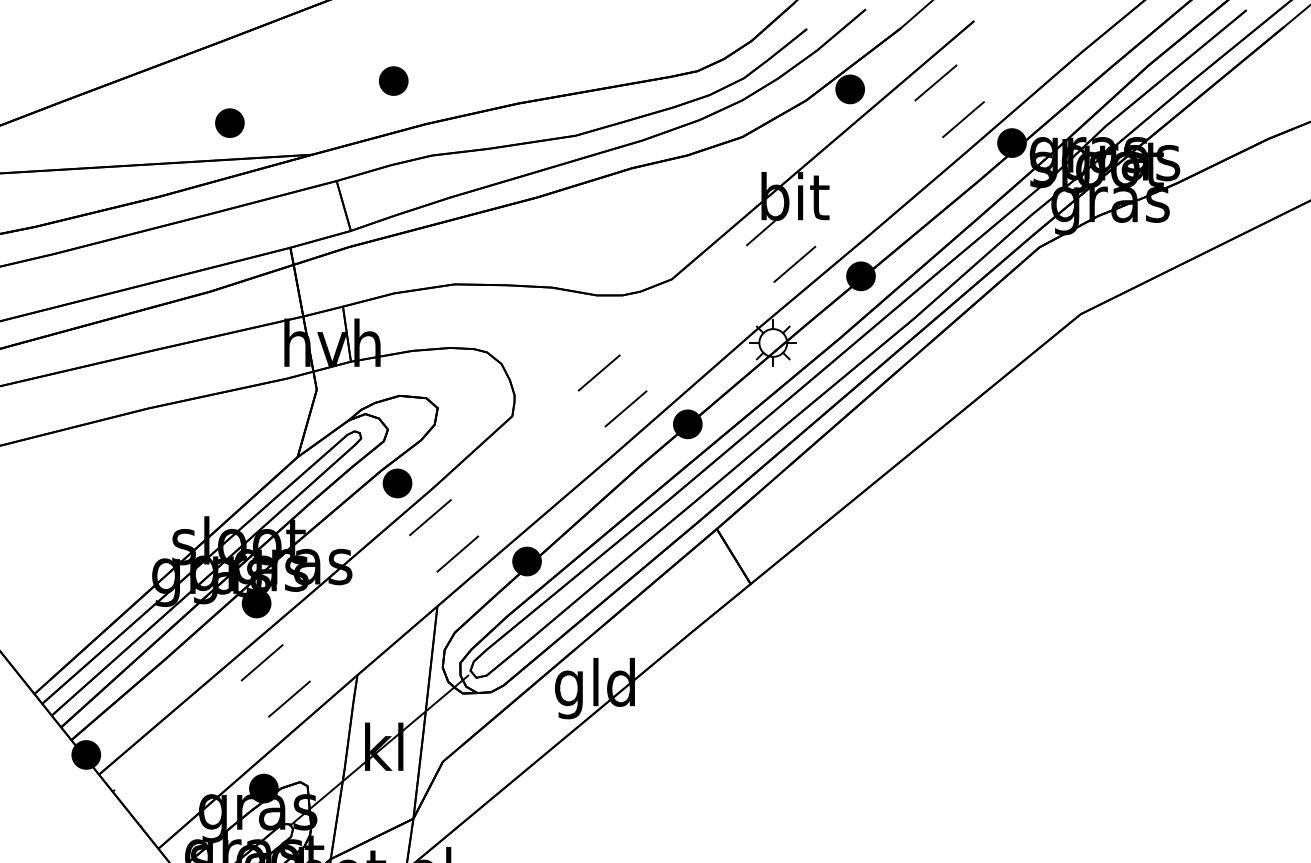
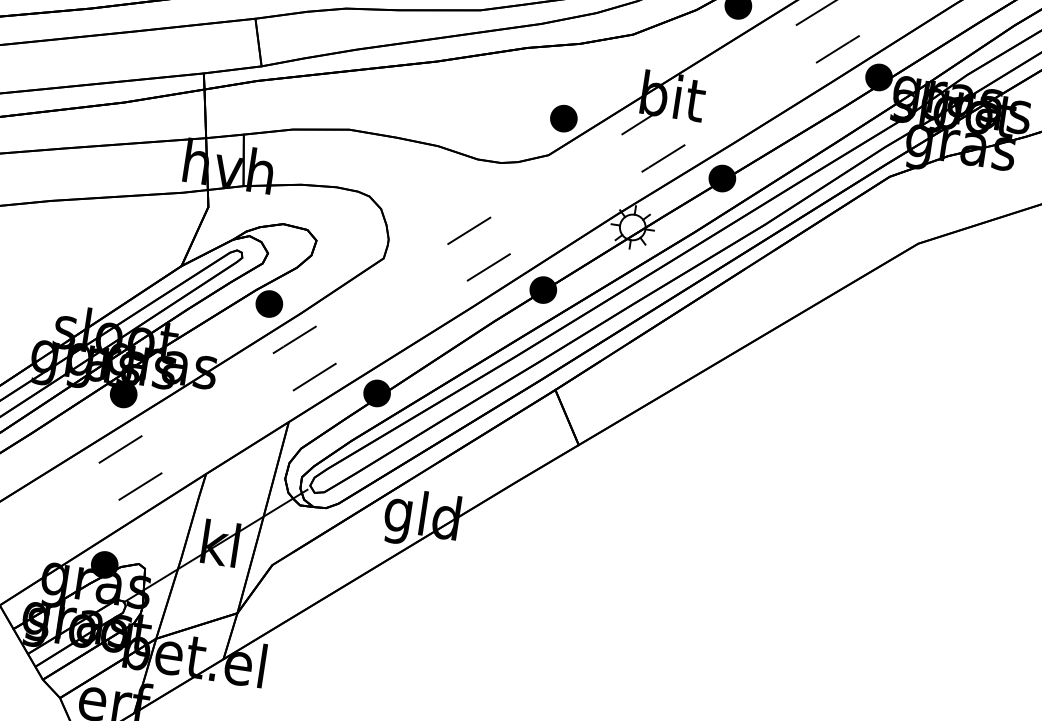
part: (681, 237) -> (563, 118), added

